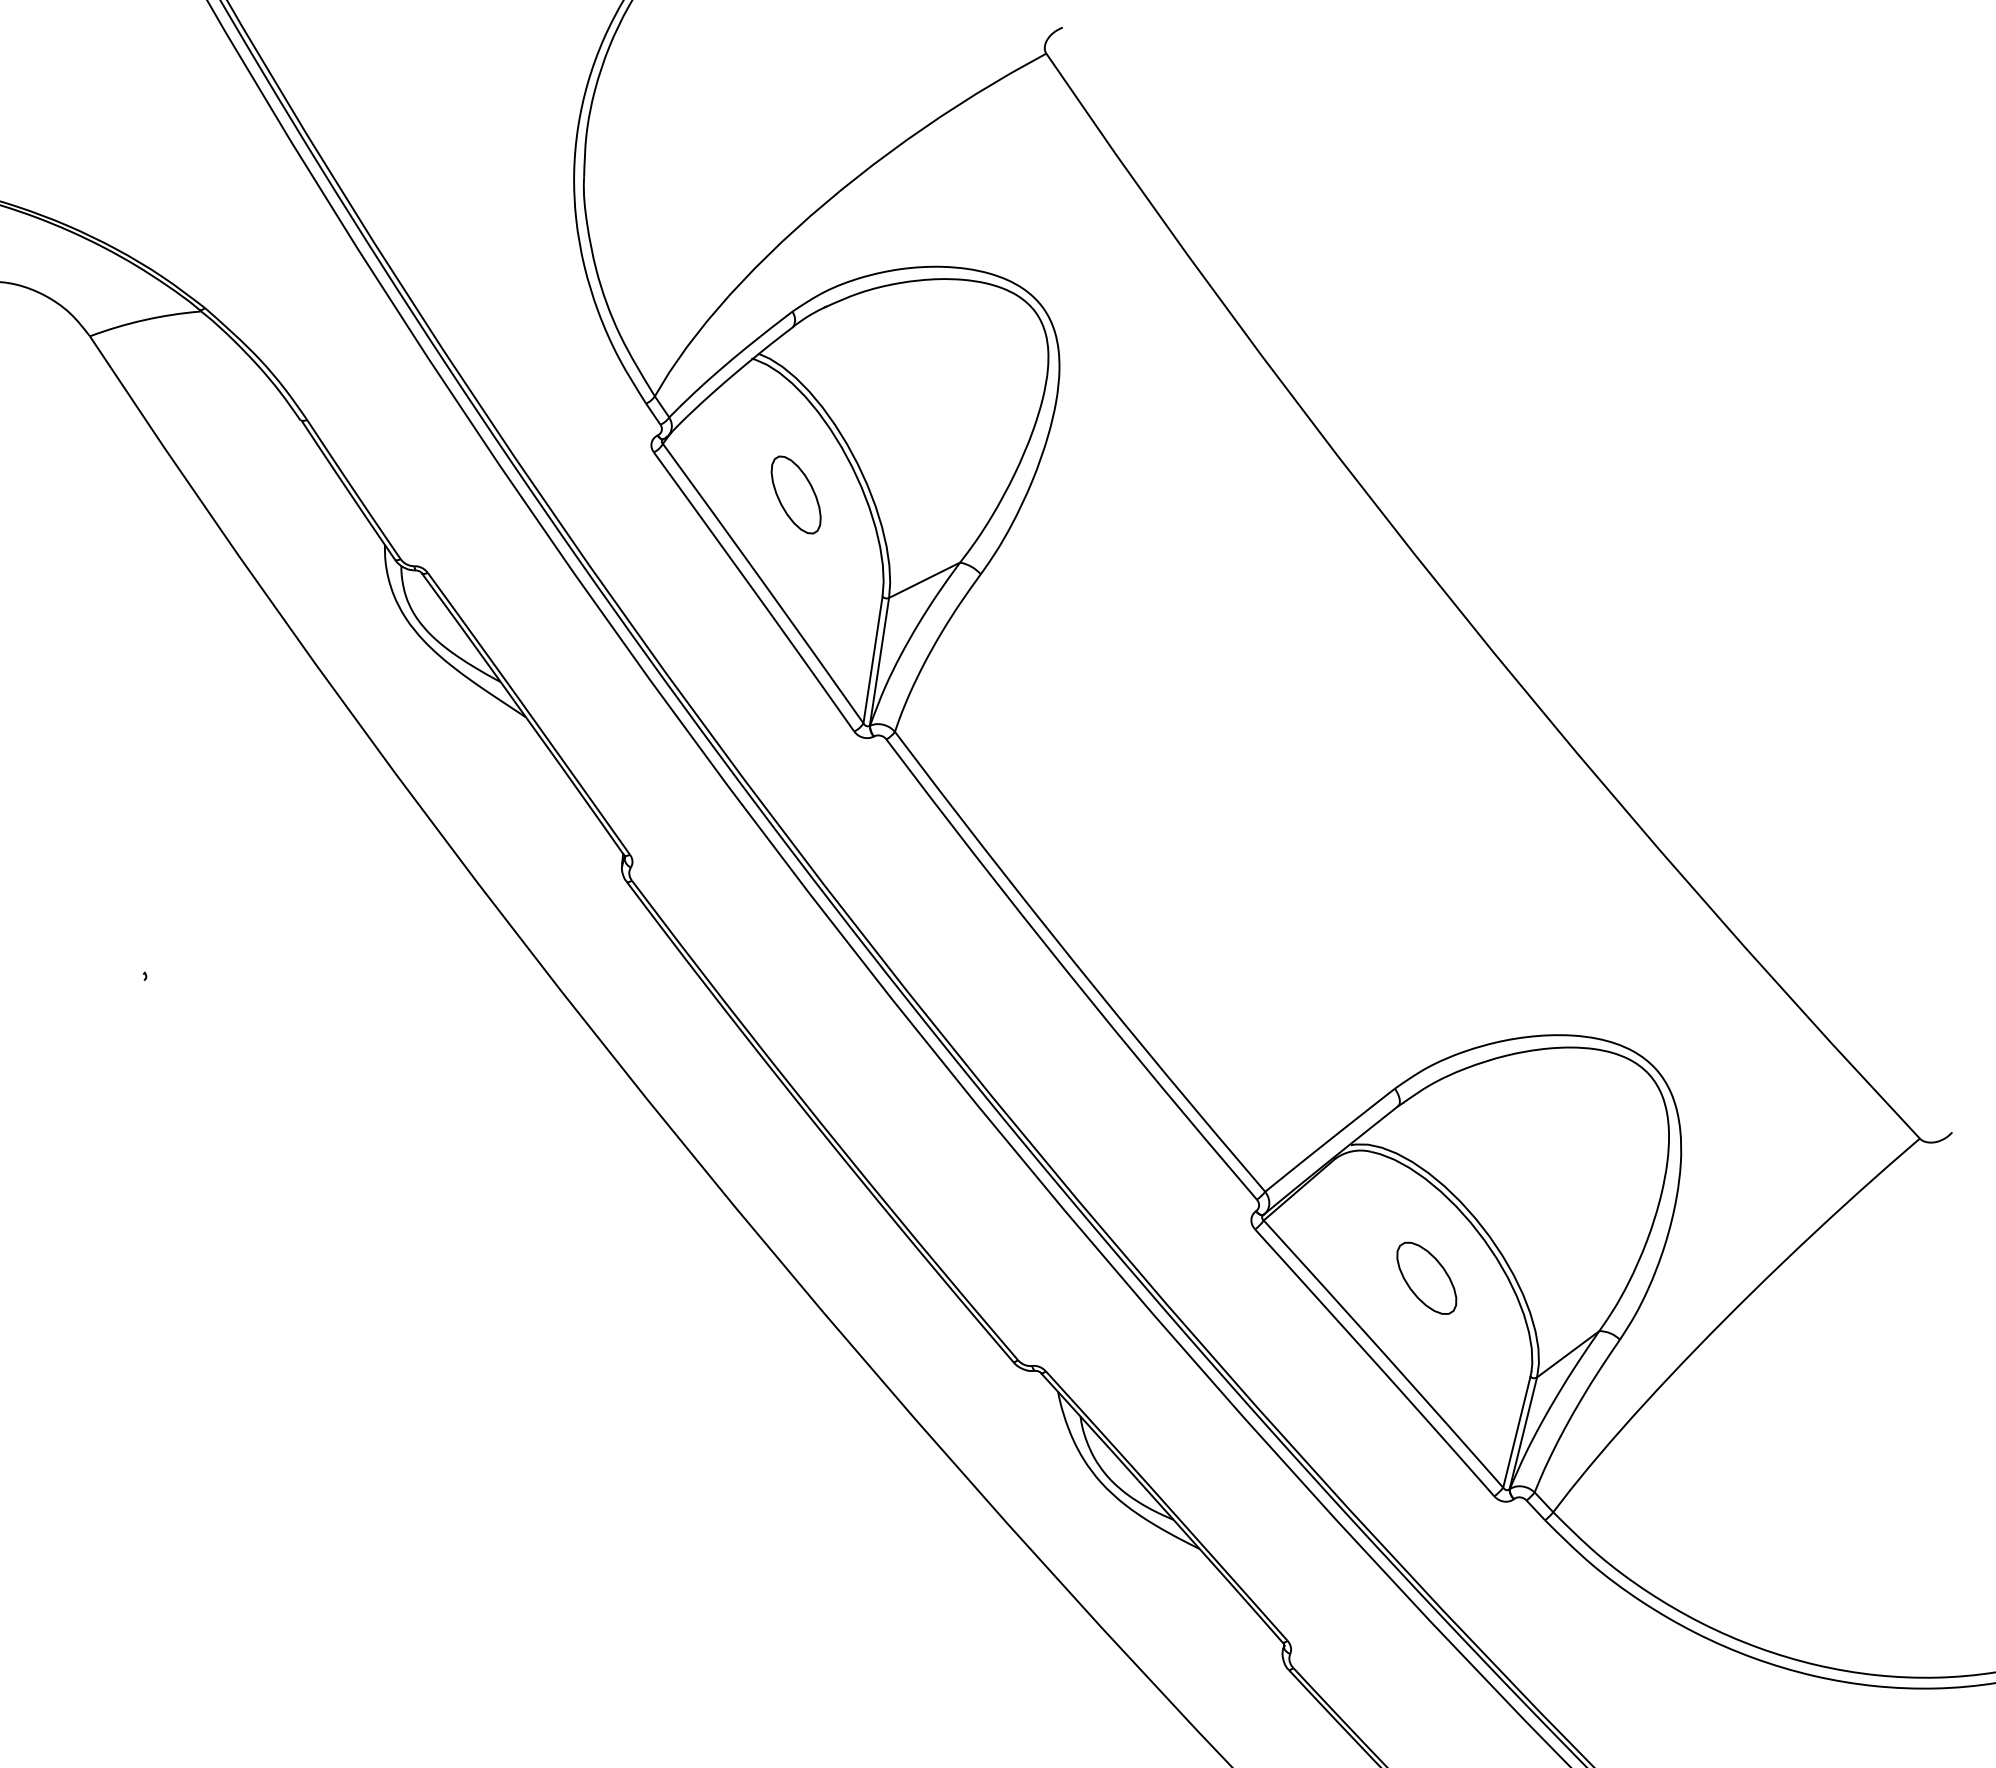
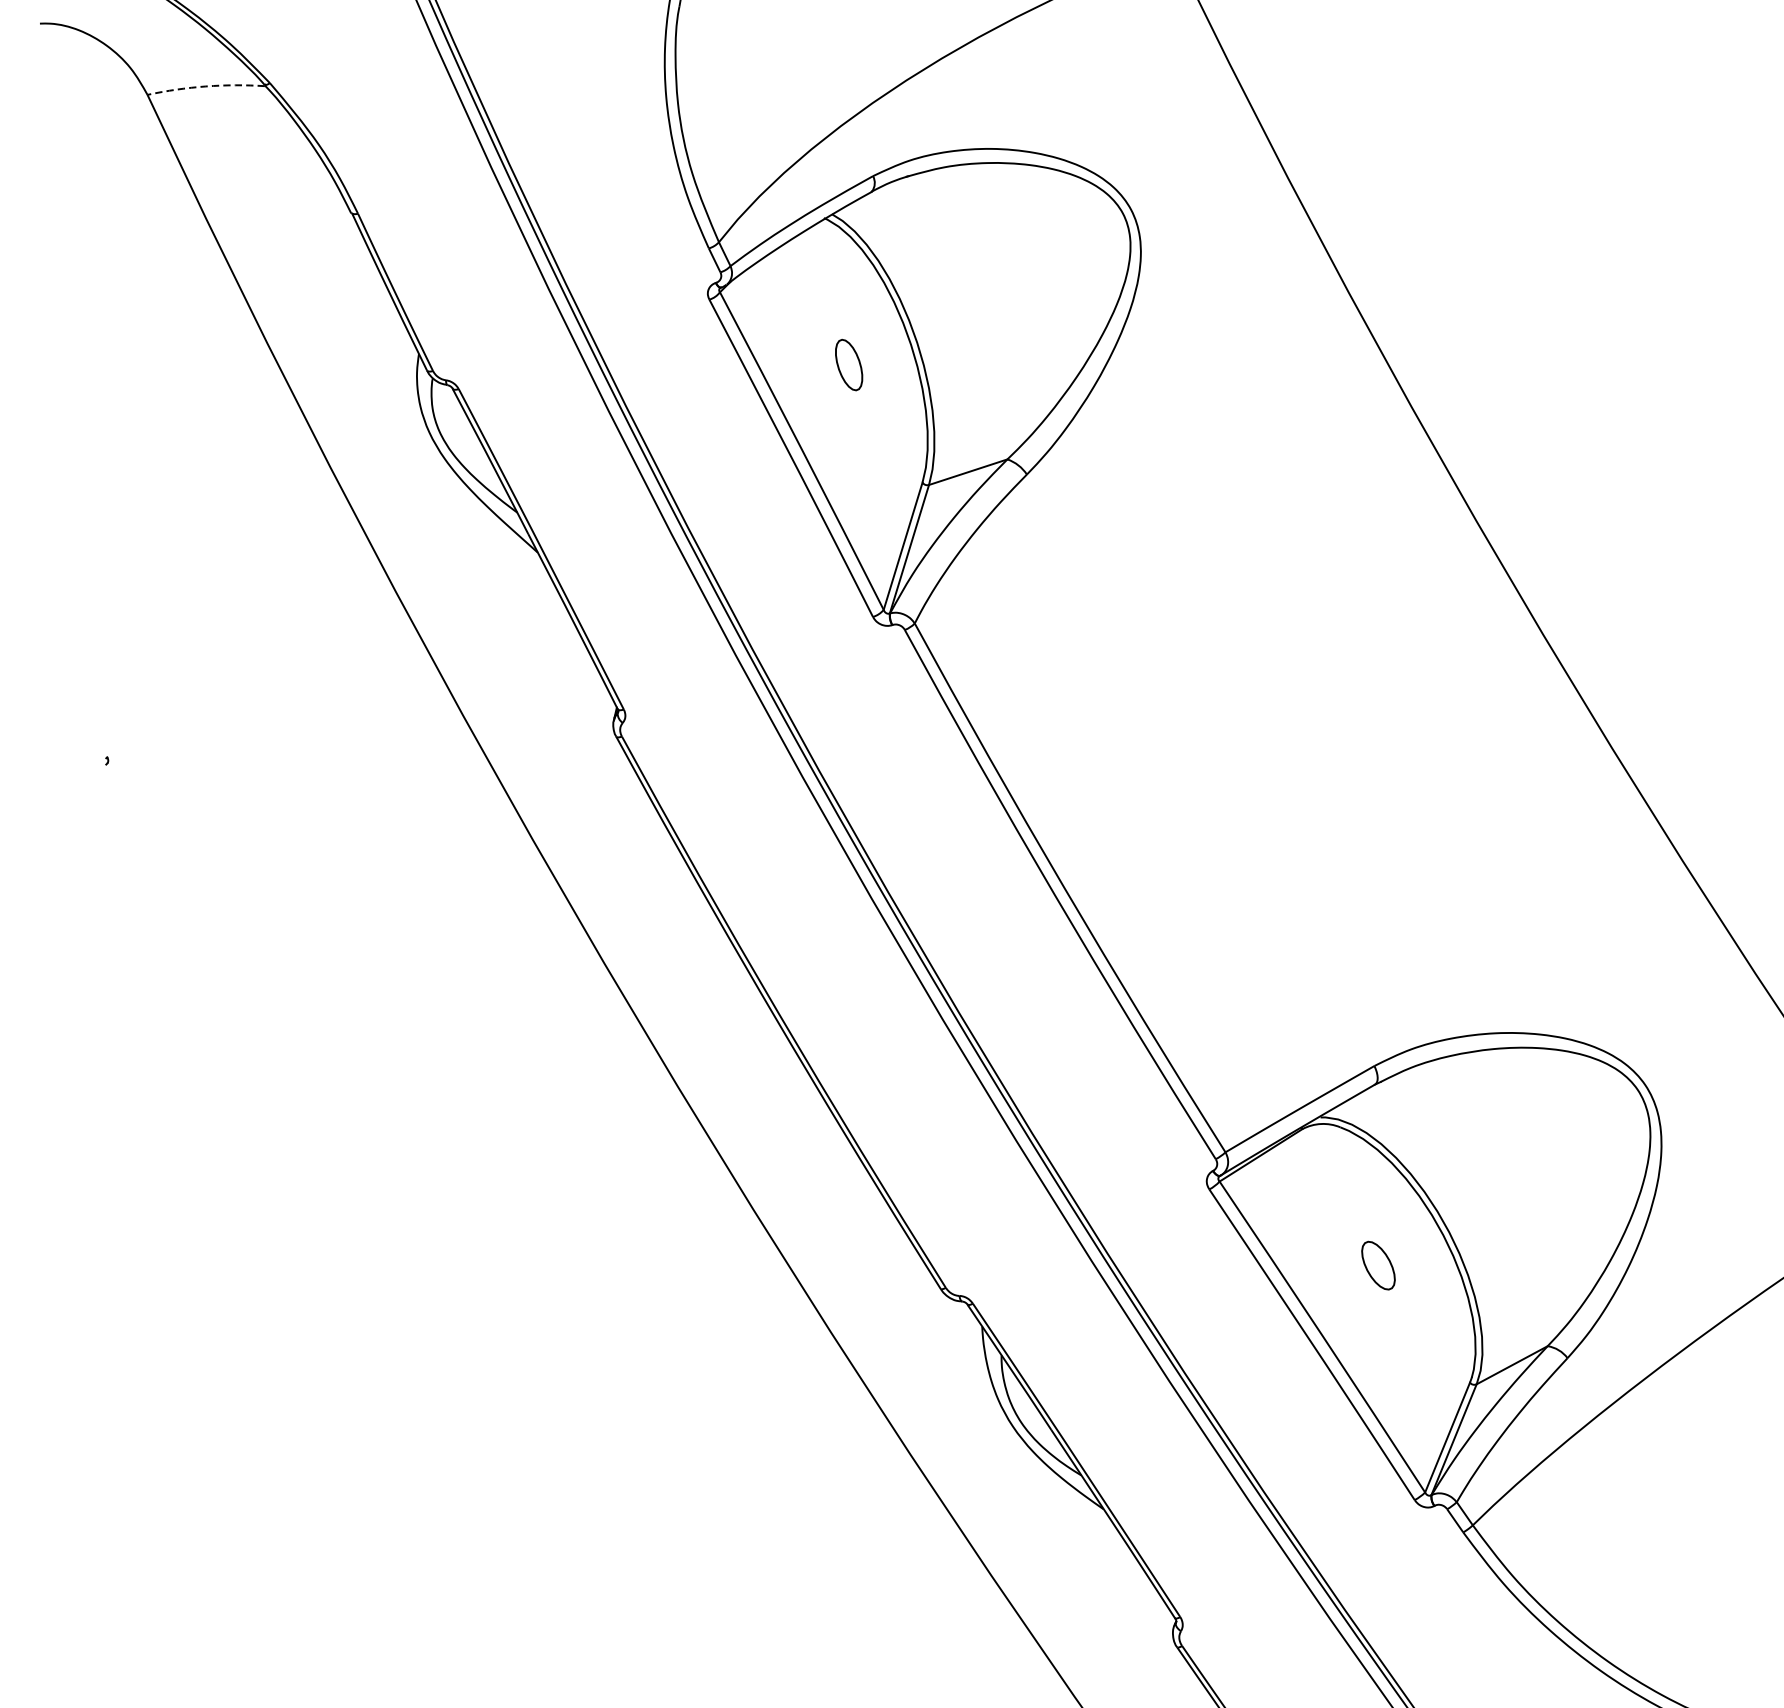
arc: (144, 320) -> (205, 86), solid -> dashed
part: (795, 494) -> (848, 364), size x0.6
part: (1426, 1277) -> (1378, 1264), size x0.6

